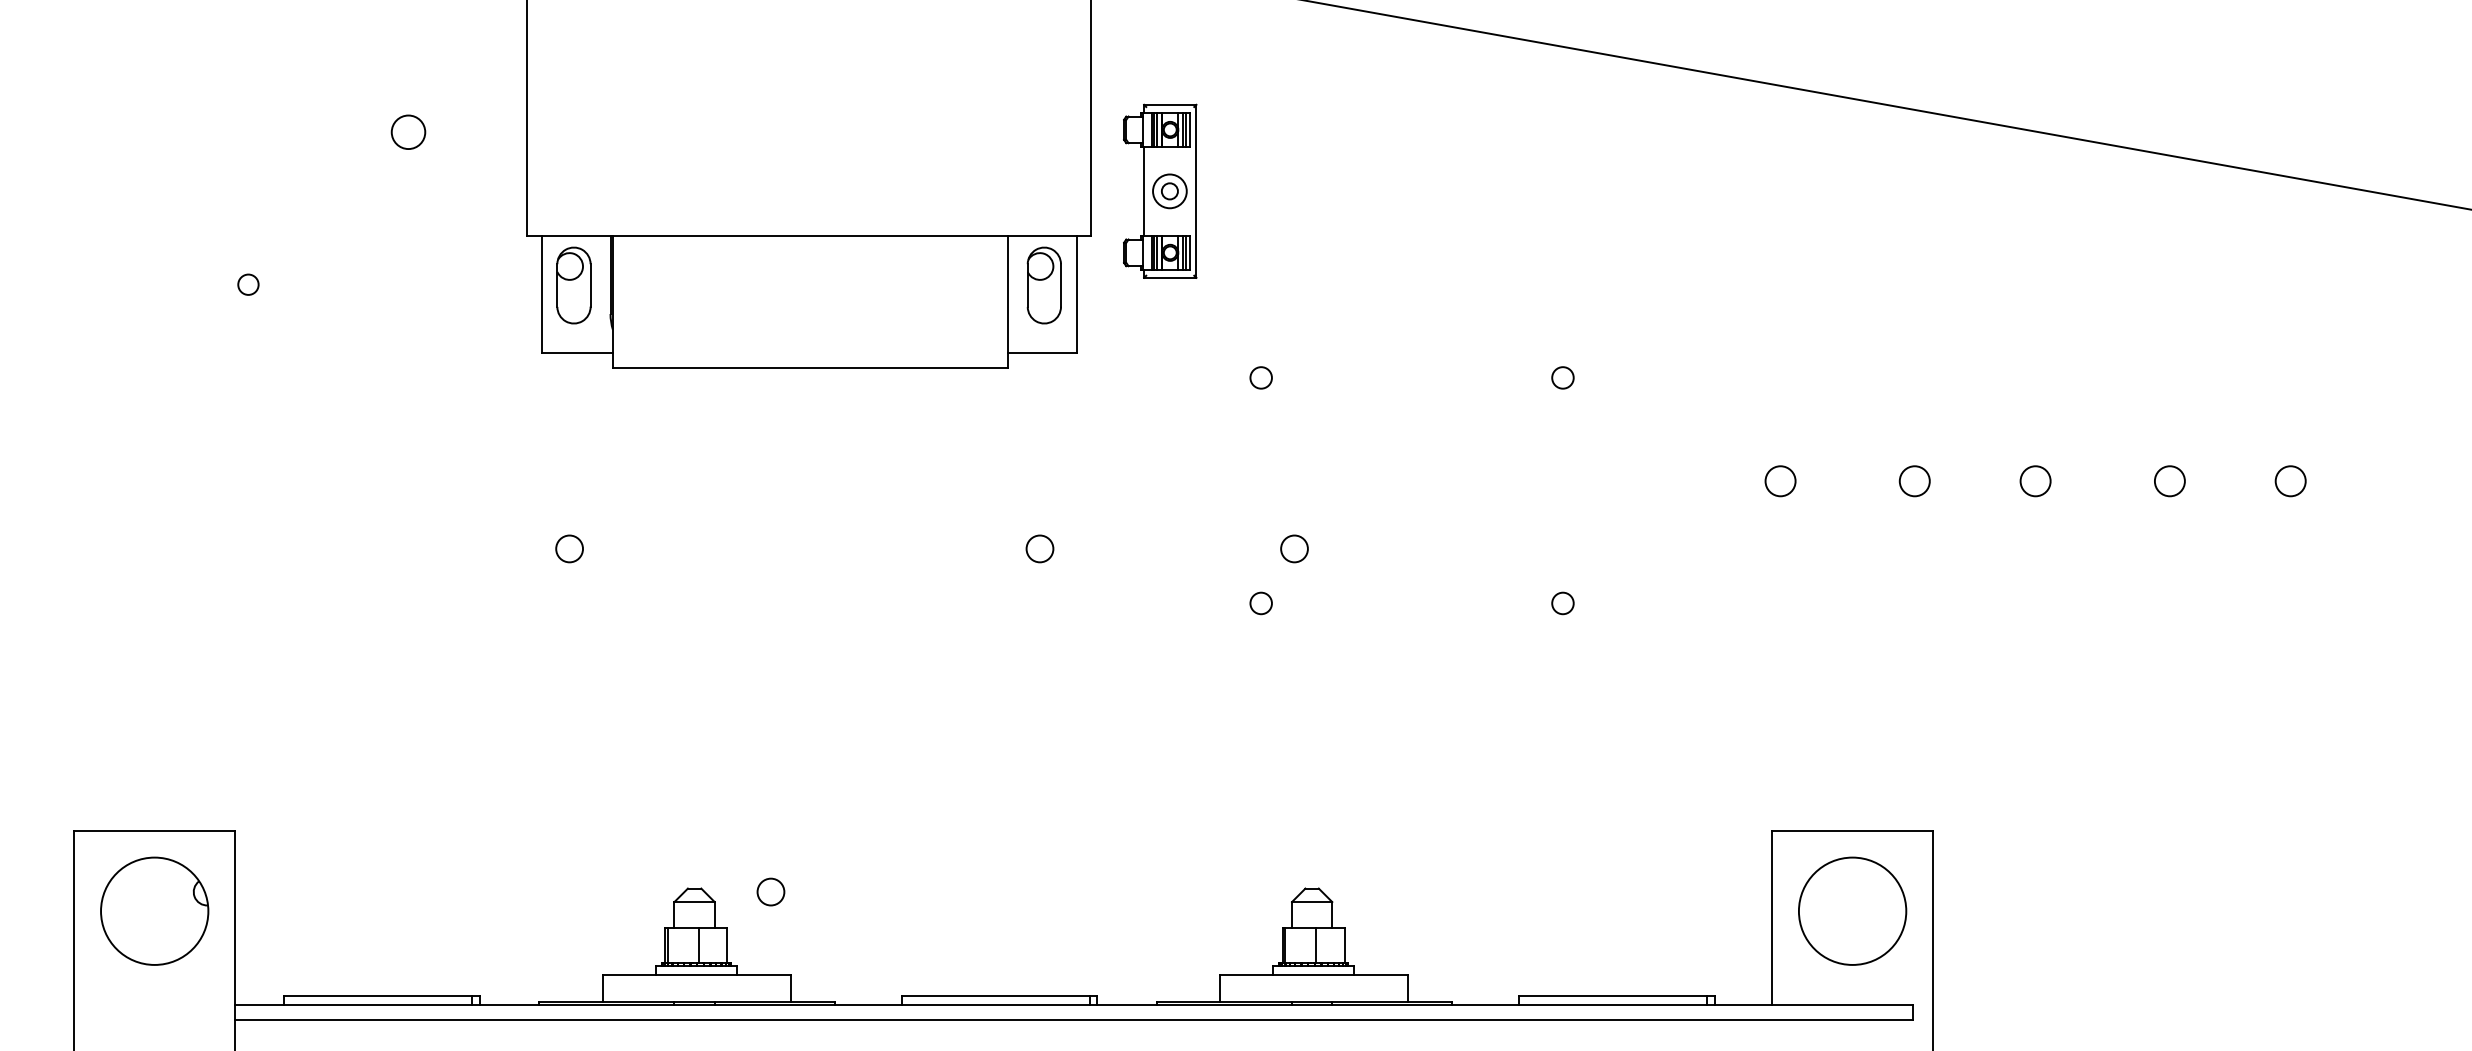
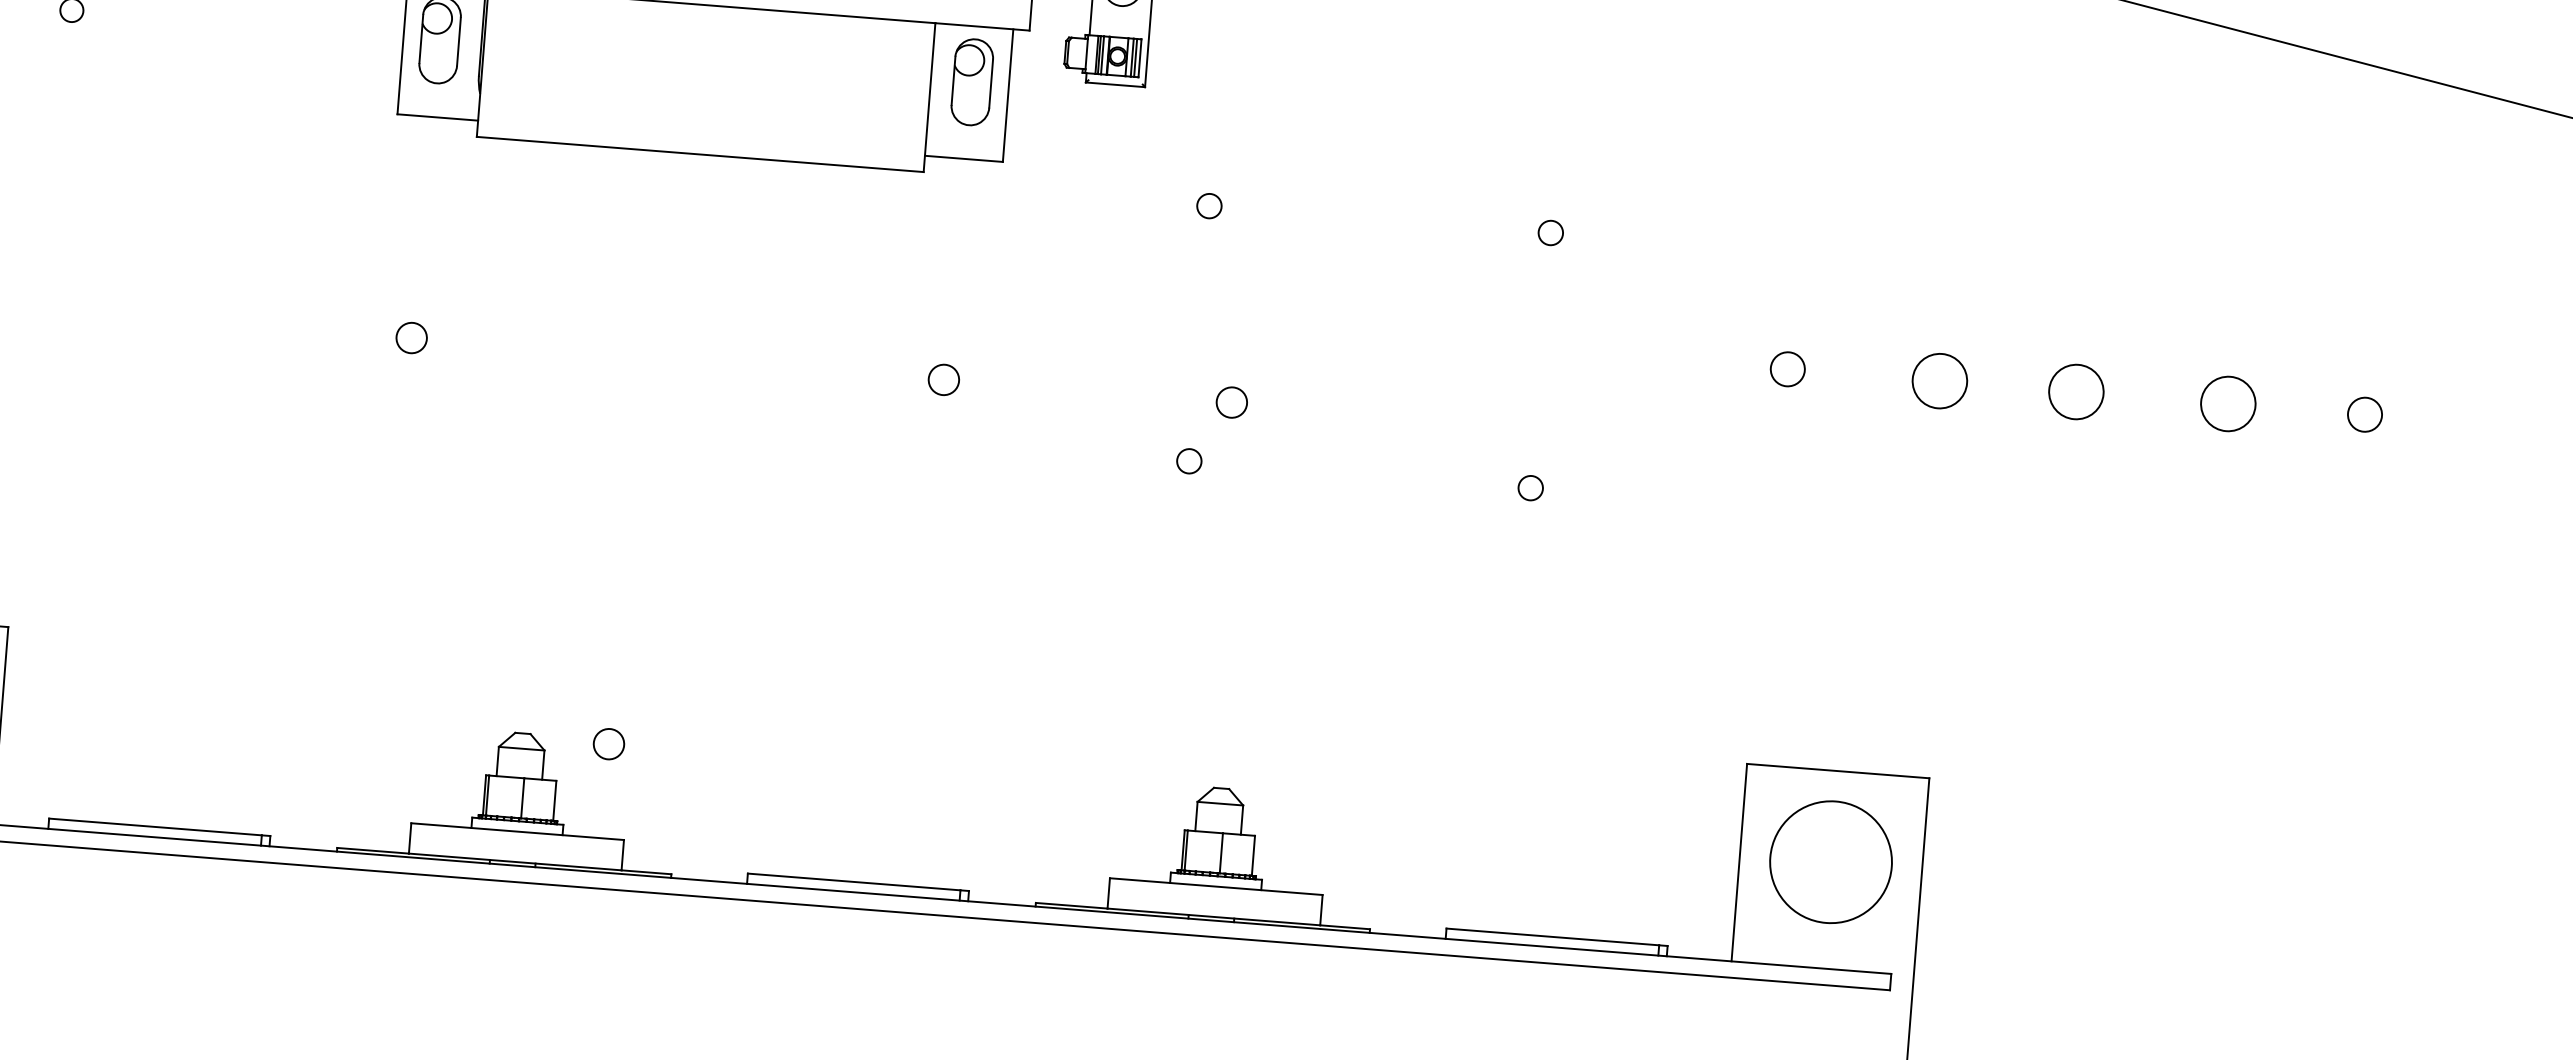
circle: (1914, 481) -> (1939, 381), size x1.6
circle: (2035, 481) -> (2076, 392), size x1.6
circle: (2169, 481) -> (2227, 404), size x1.6

